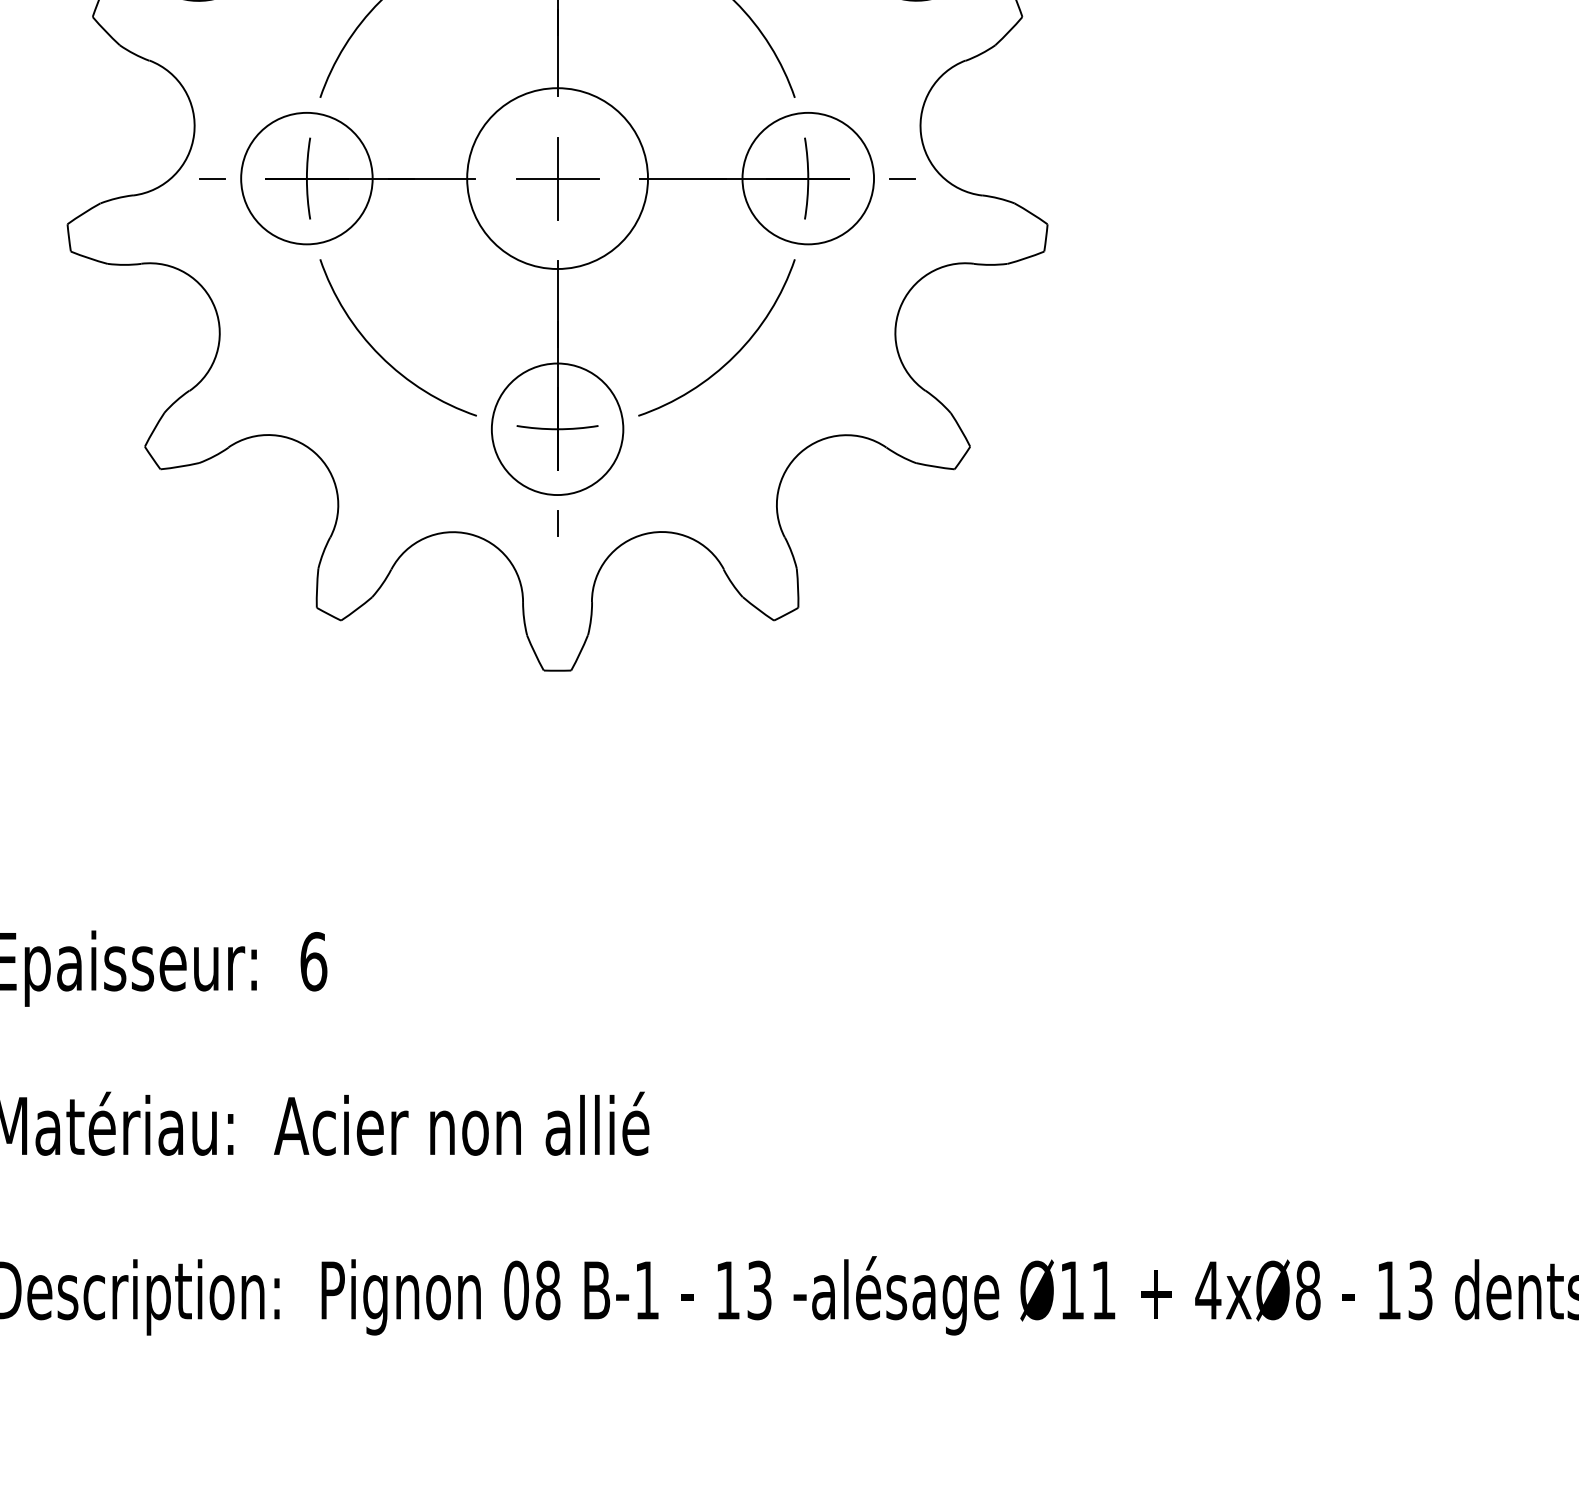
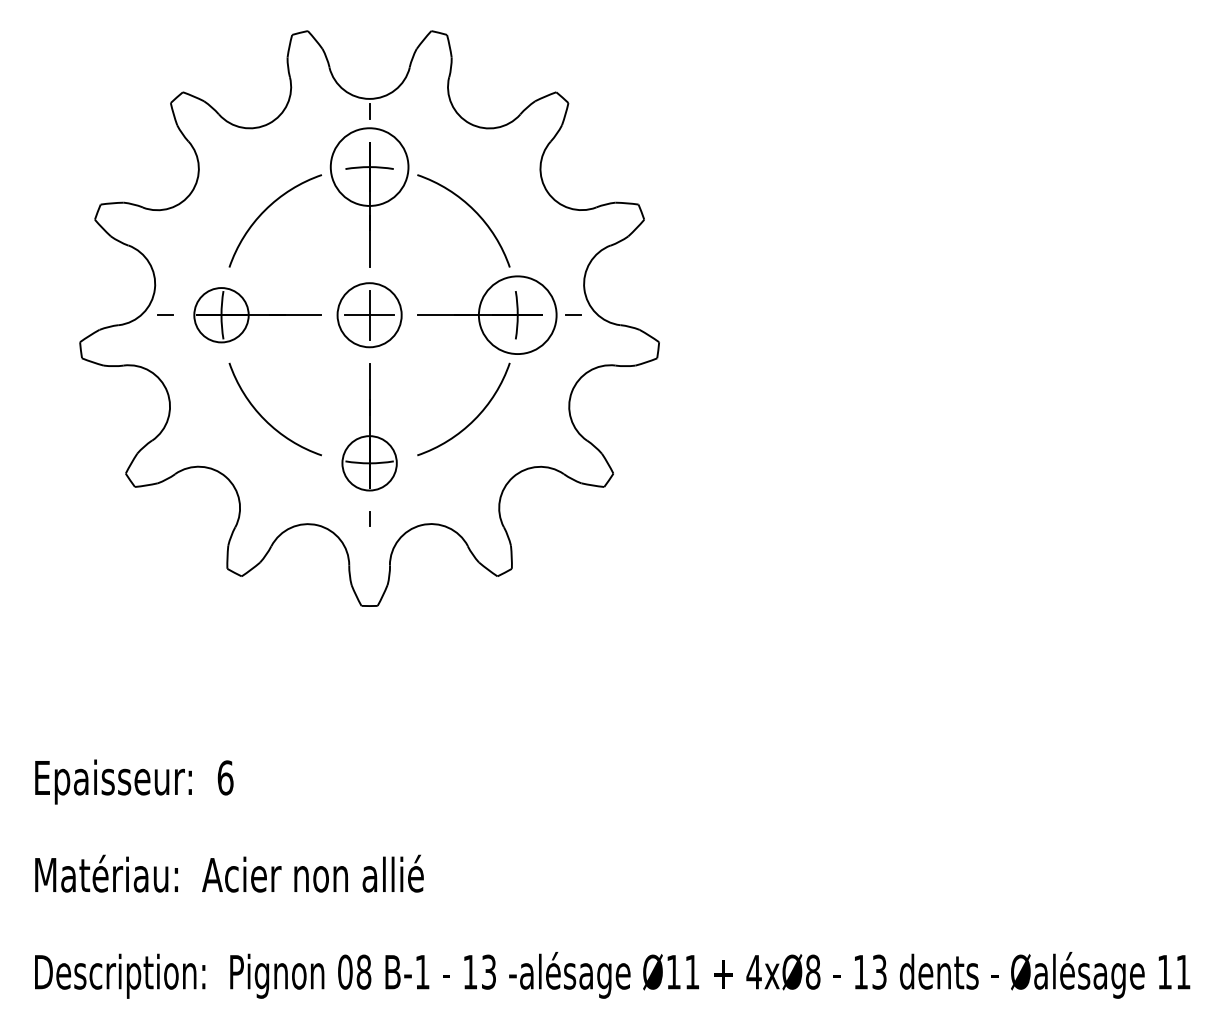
circle: (557, 177) -> (369, 314), size x0.6
circle: (306, 179) -> (221, 315), size x0.7
circle: (557, 429) -> (369, 463), size x0.7

